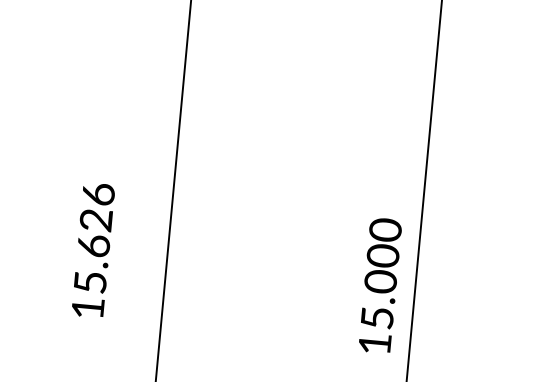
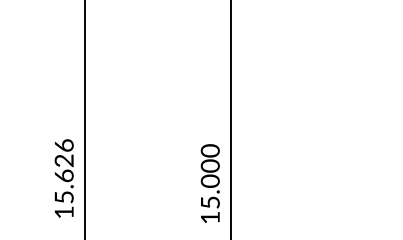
text: (92, 250) -> (63, 178), moved

